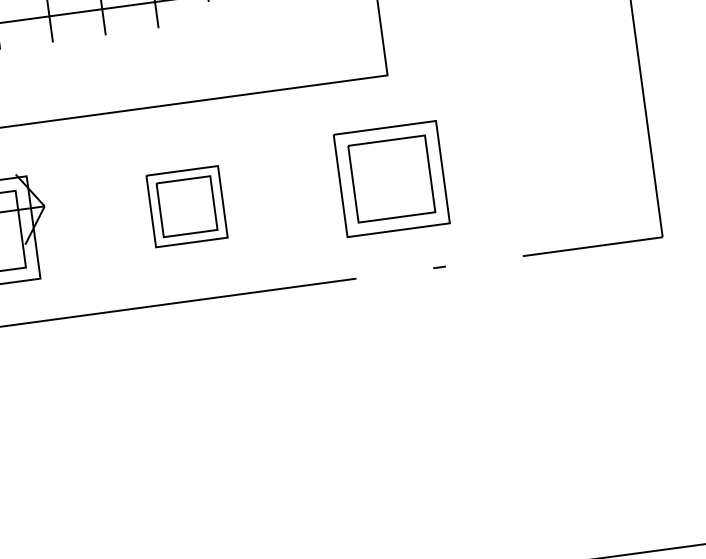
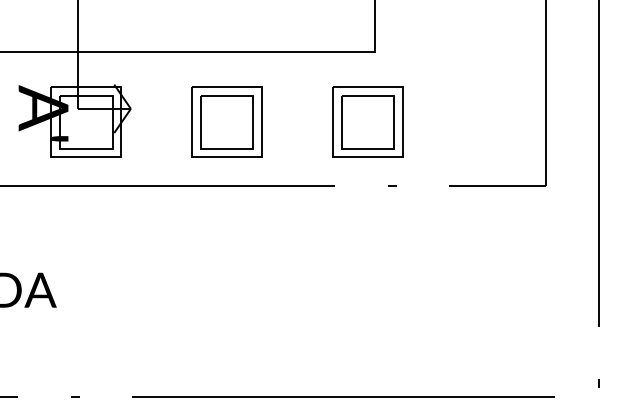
part: (186, 205) -> (226, 121), size x1.43

